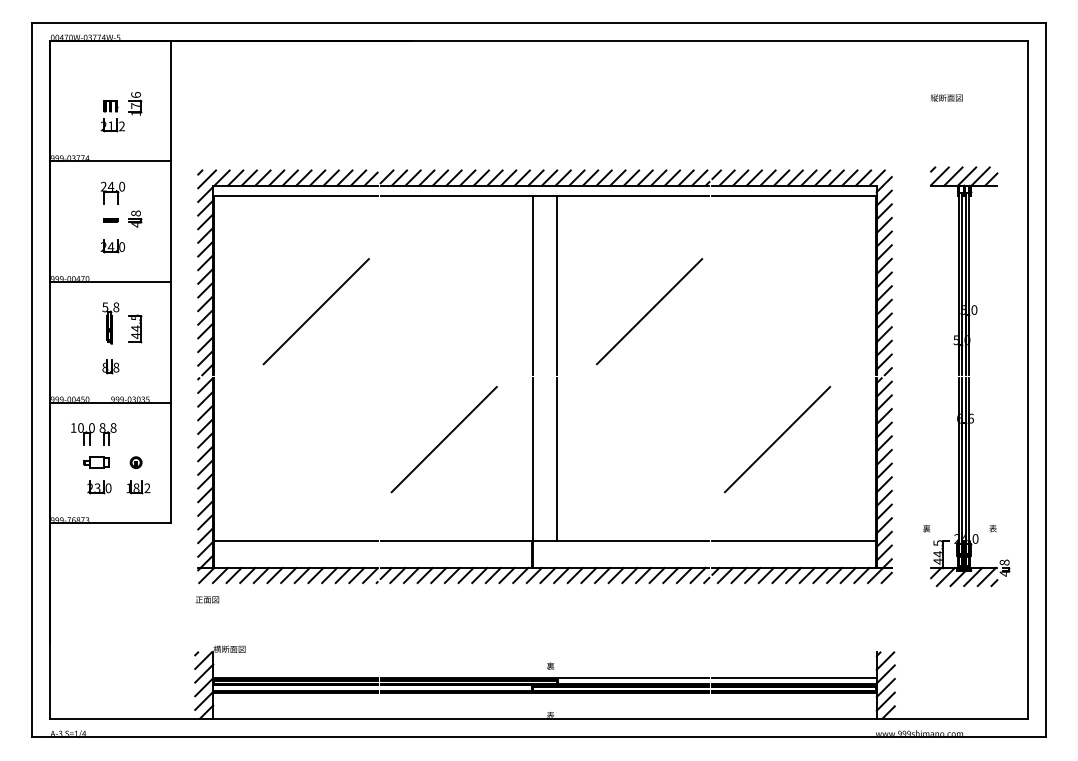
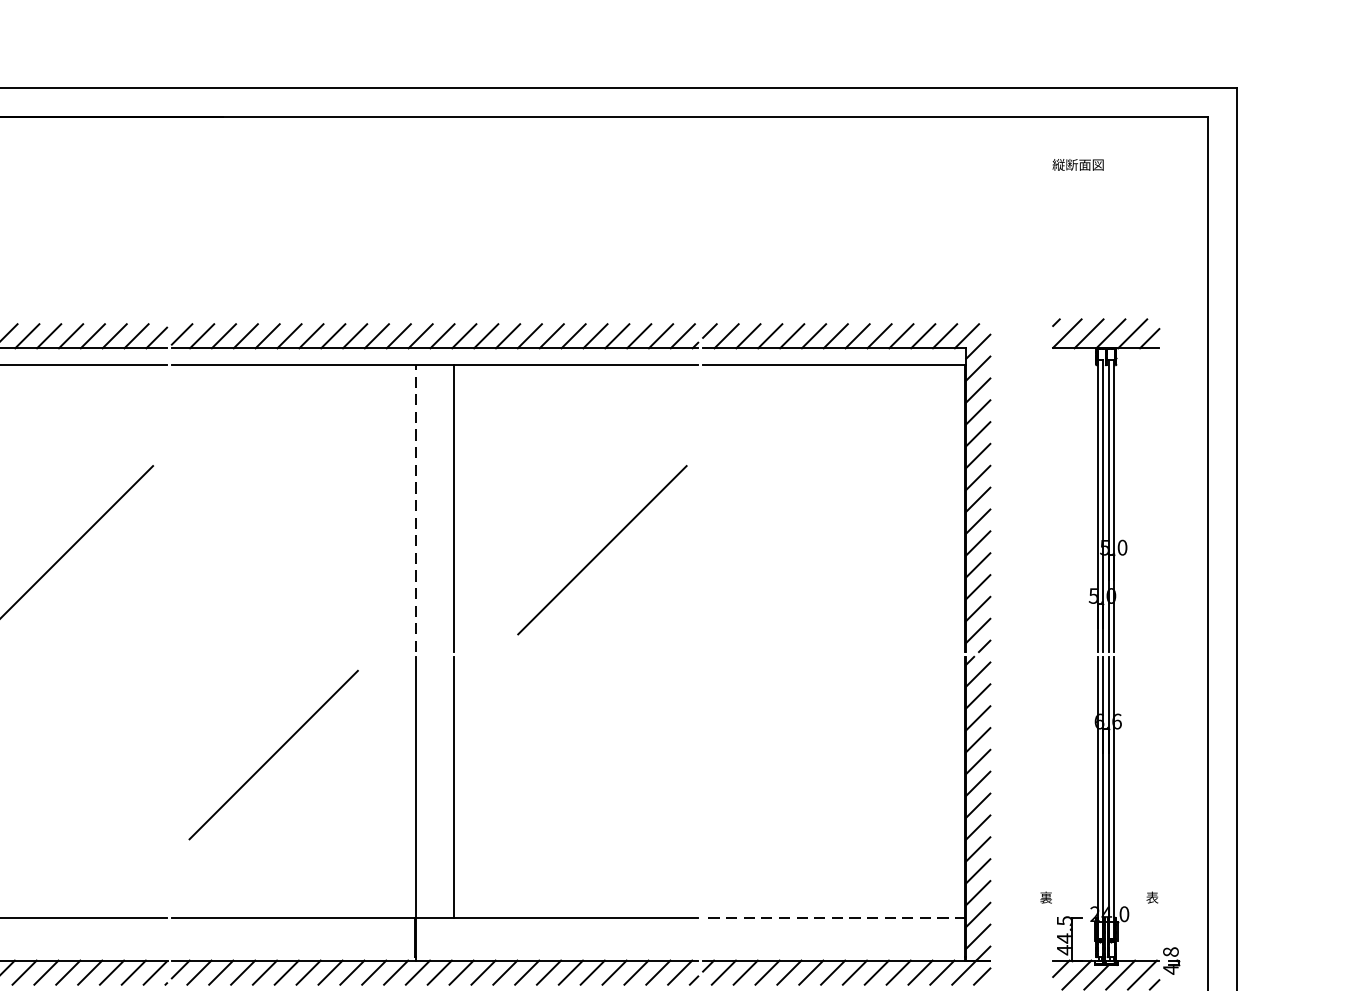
text: (946, 97) -> (1077, 164), moved
line: (532, 285) -> (414, 508), solid -> dashed
line: (777, 439) -> (807, 754), removed
line: (794, 541) -> (834, 918), solid -> dashed

